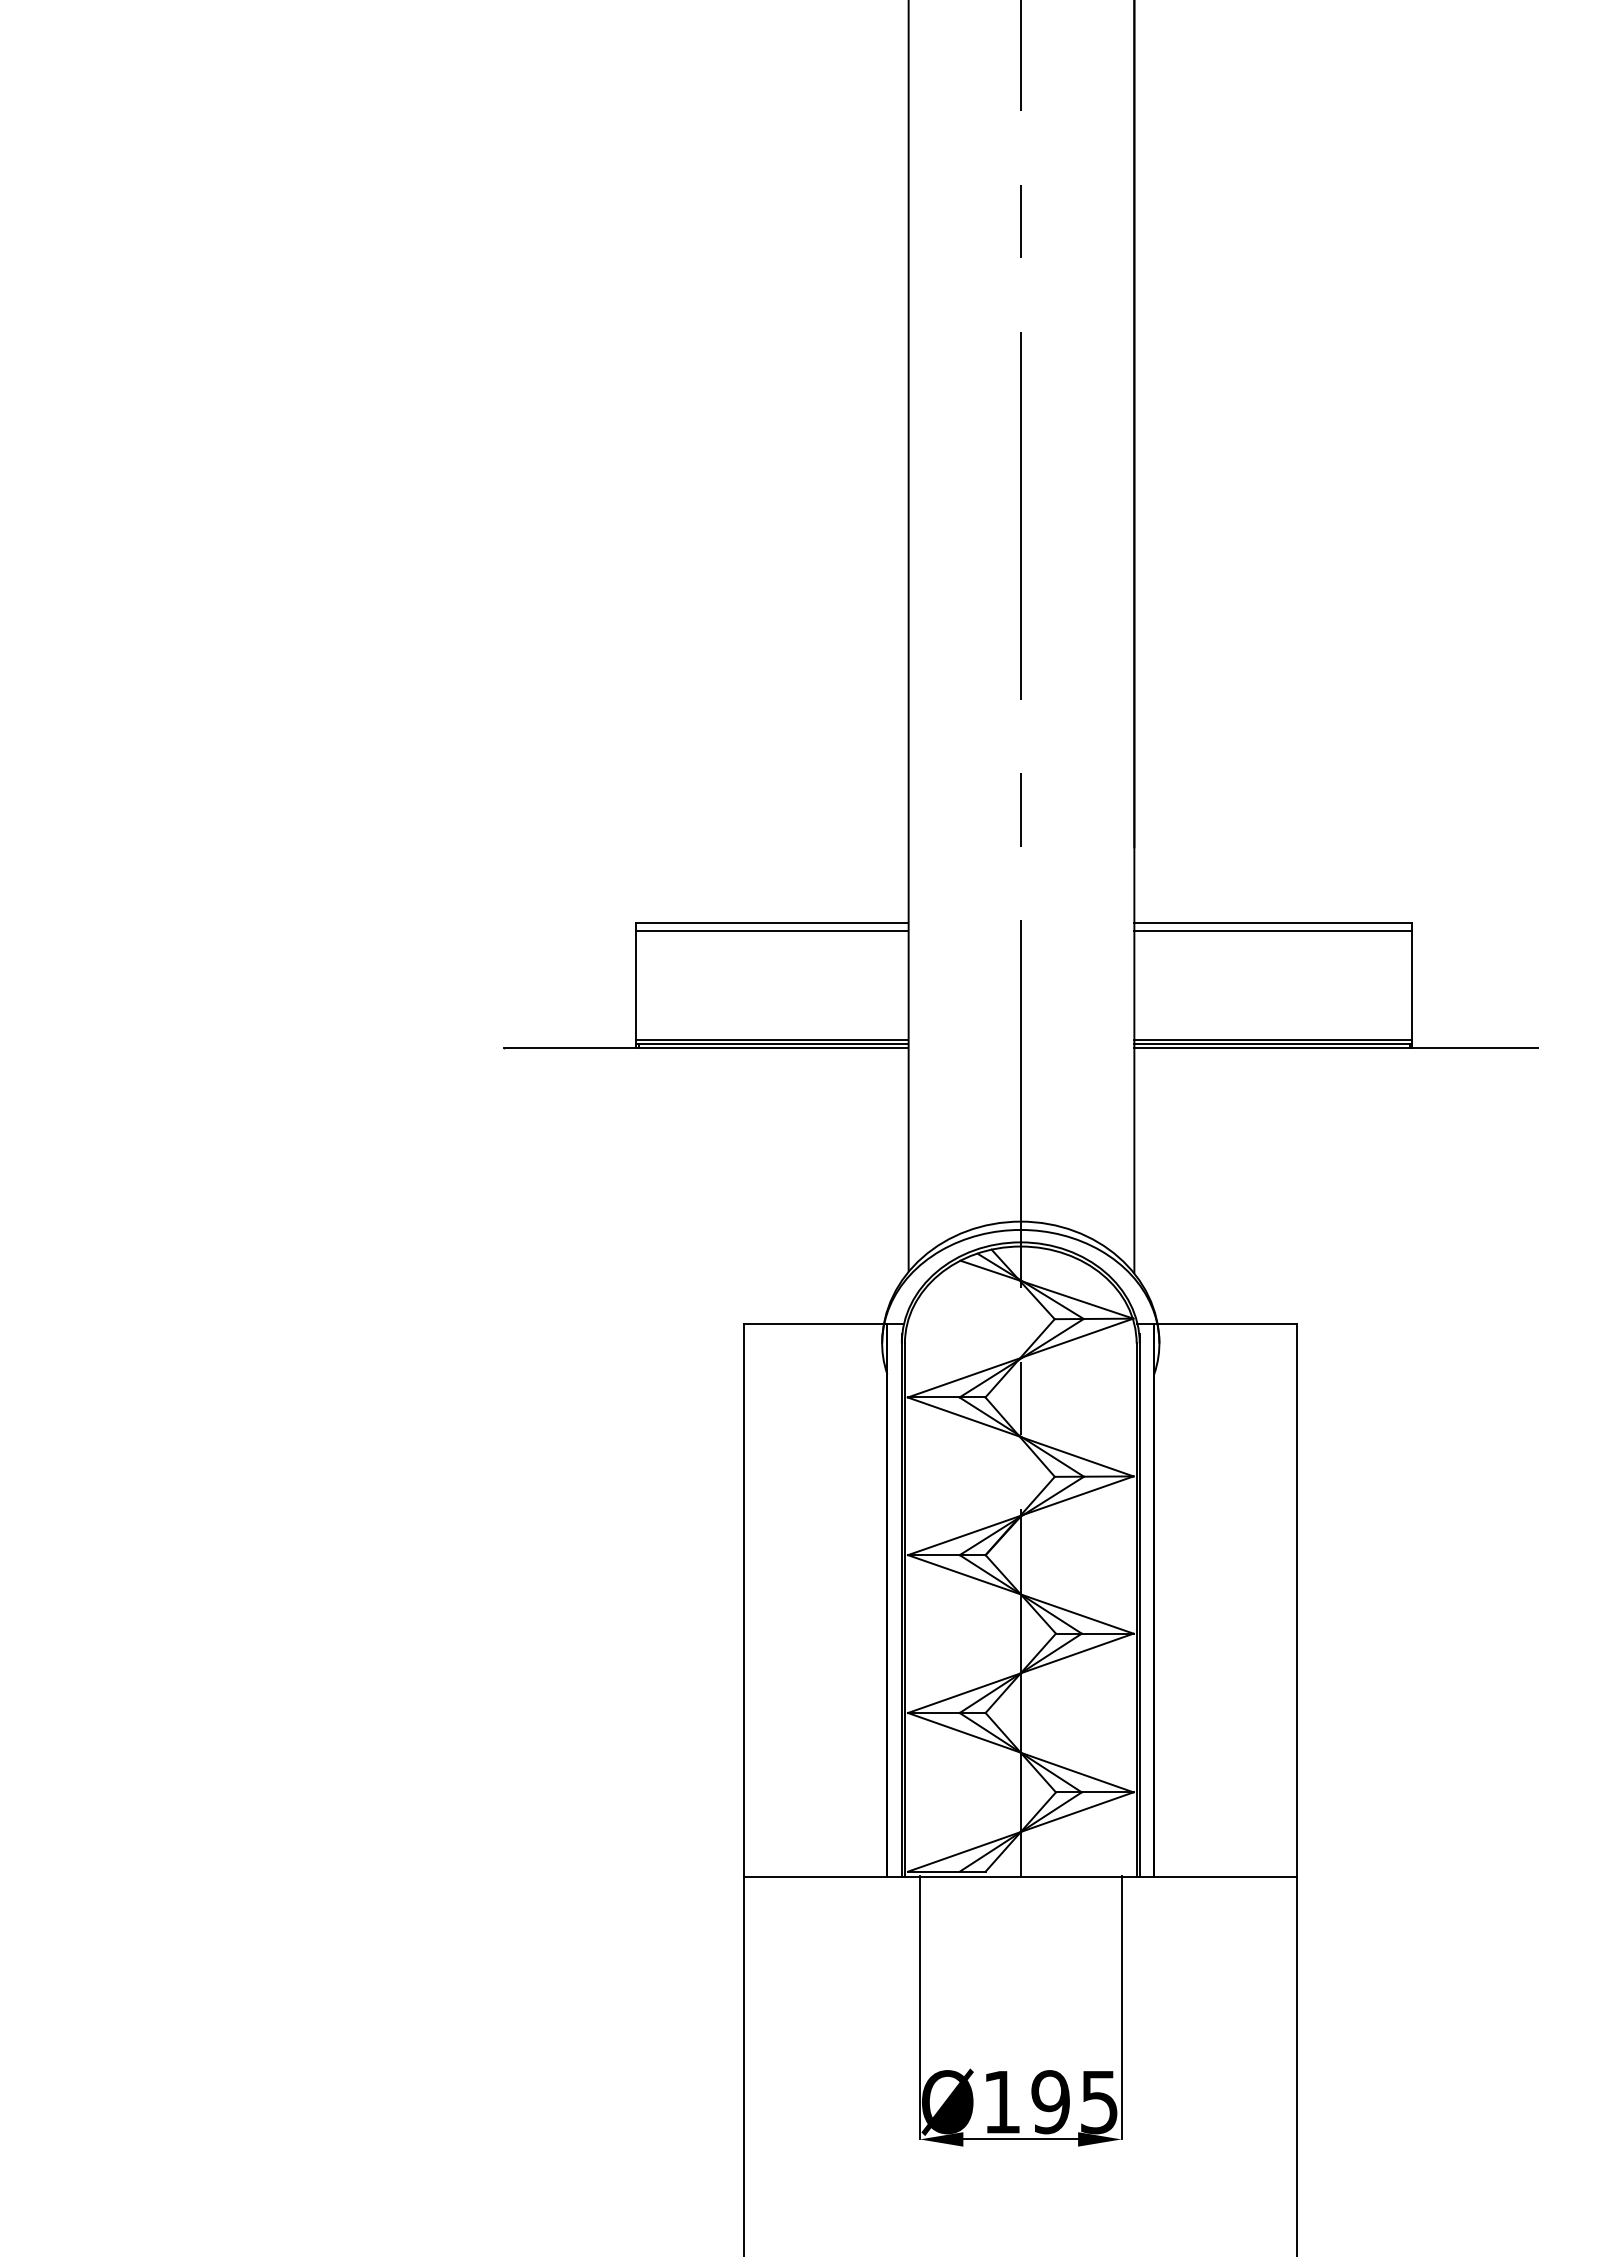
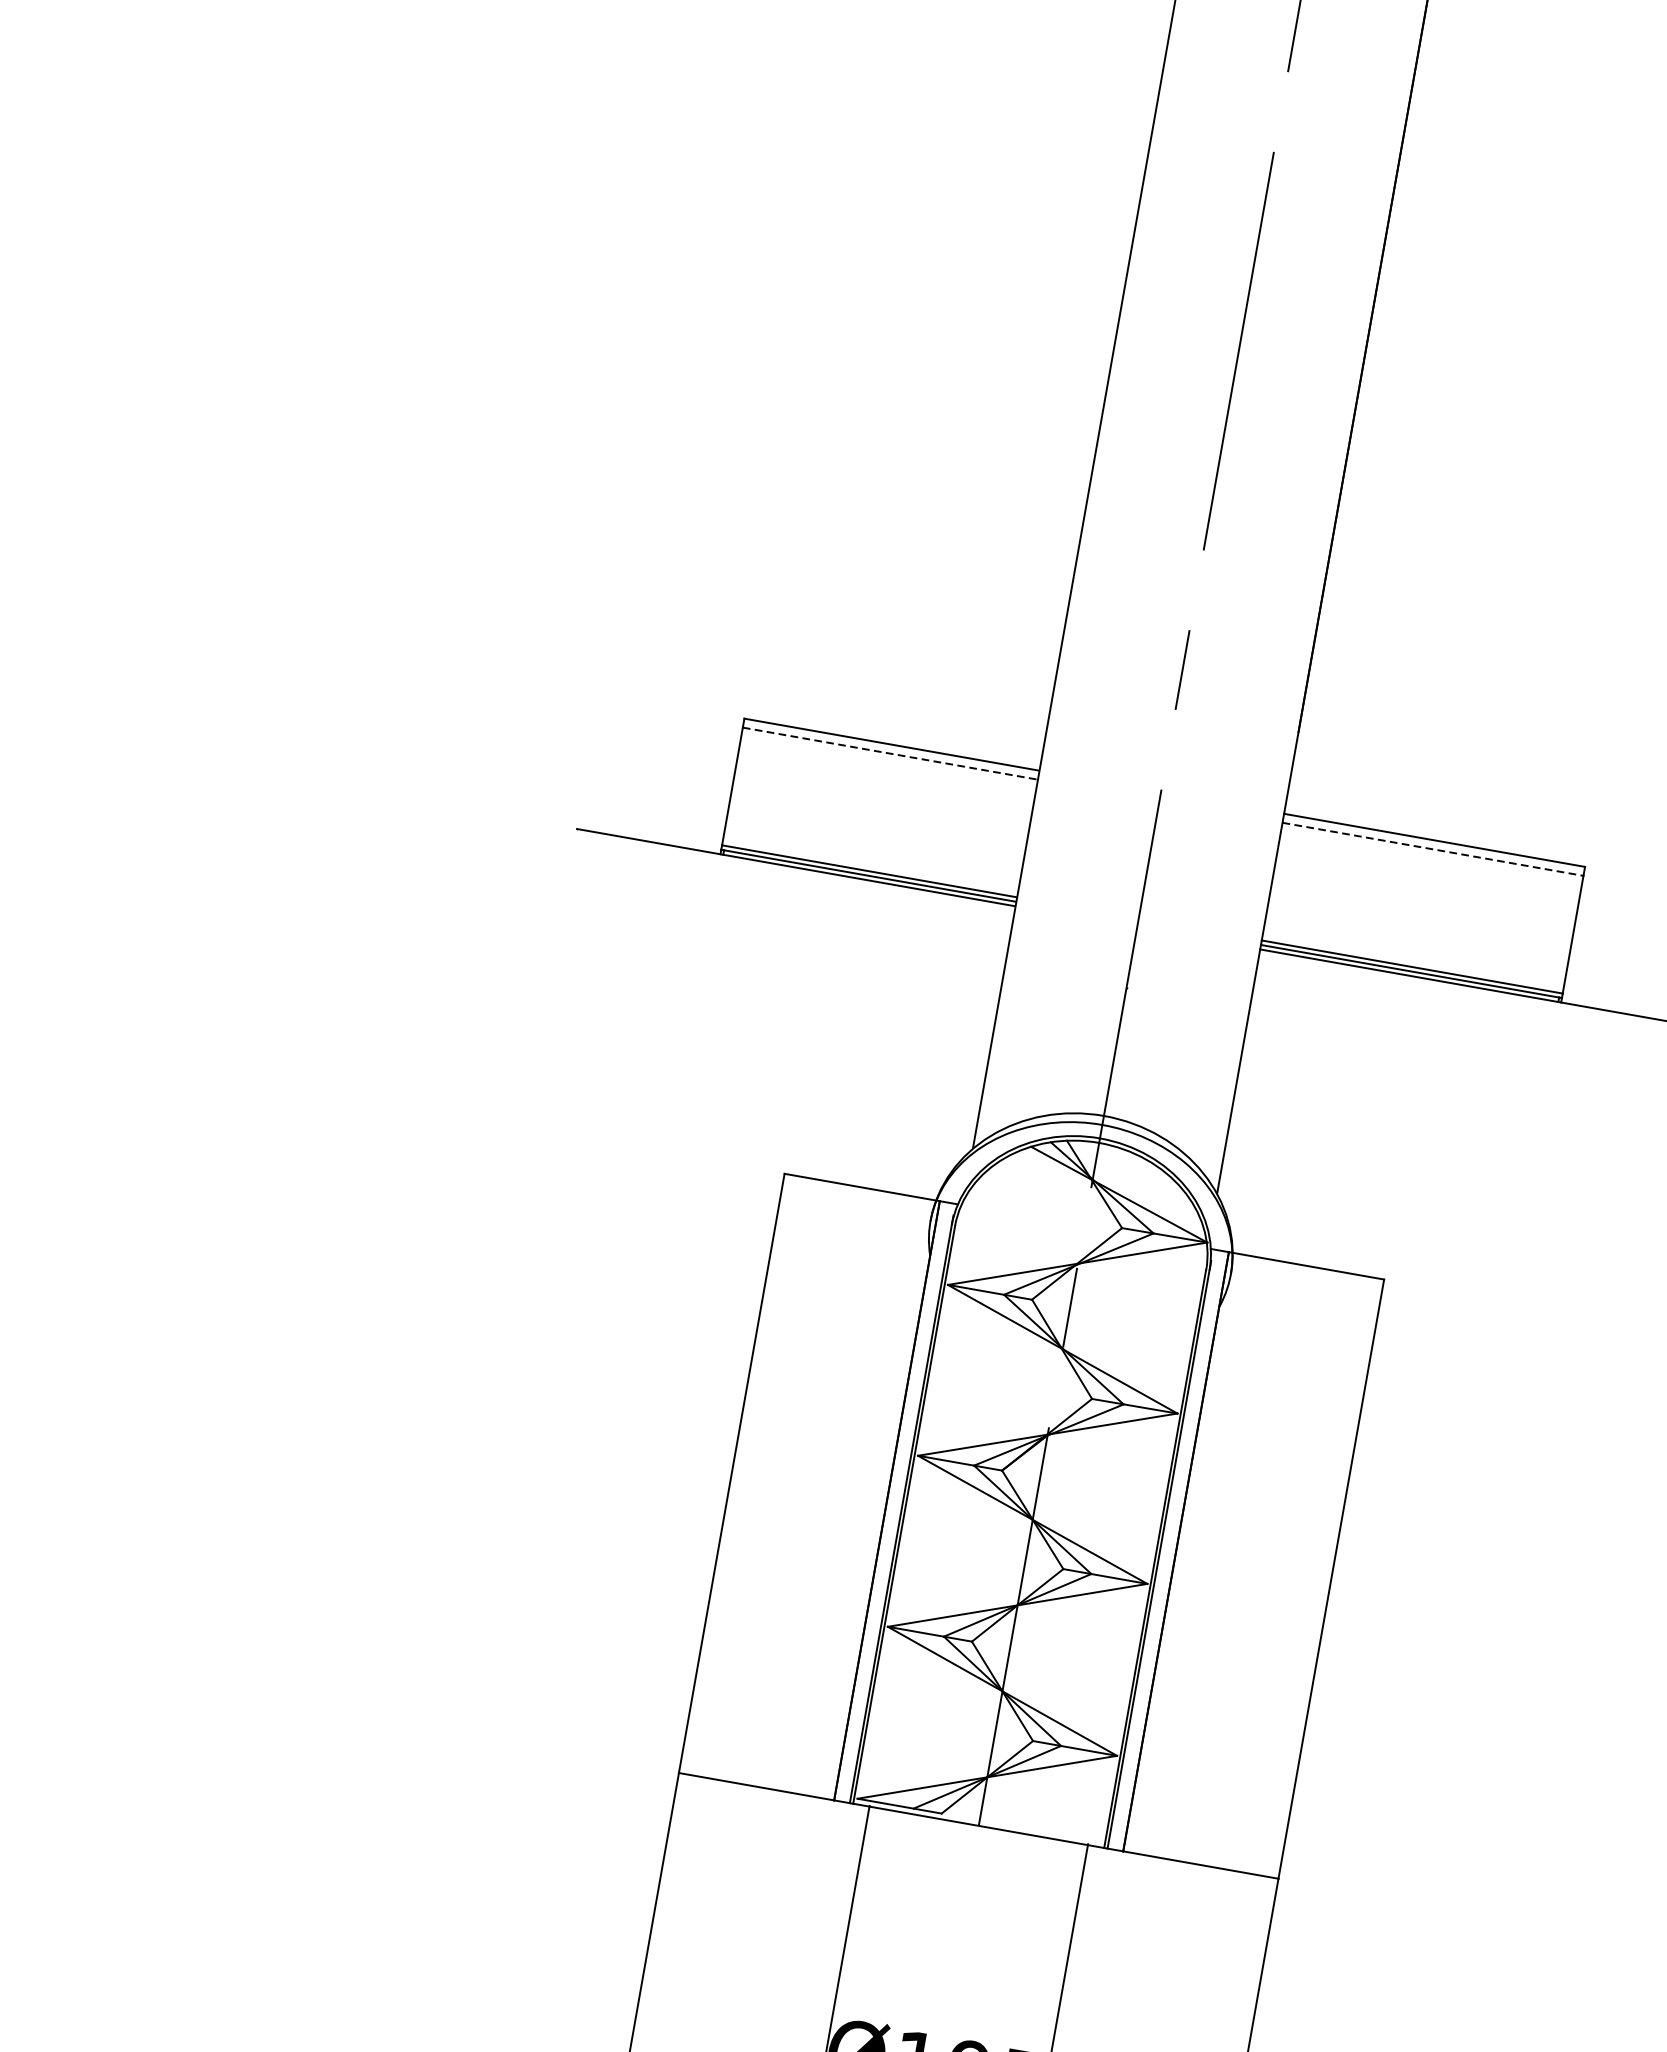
line: (772, 931) -> (890, 754), solid -> dashed
line: (1273, 931) -> (1433, 849), solid -> dashed

